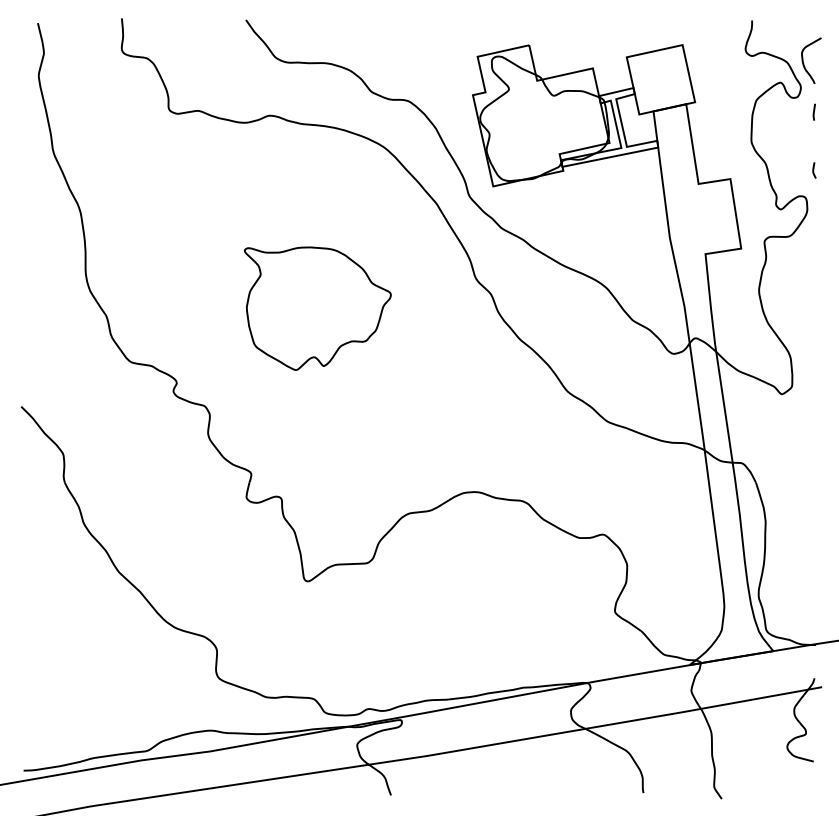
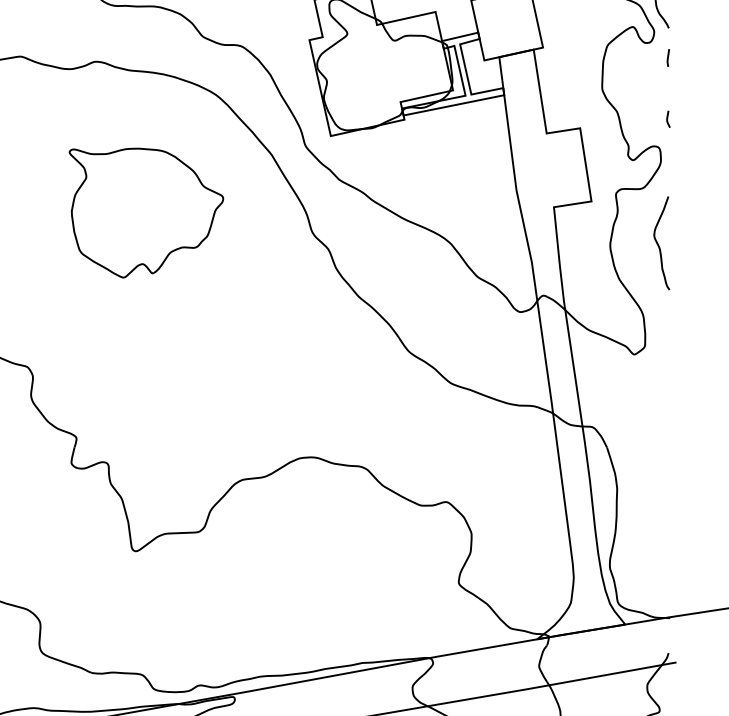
curve: (805, 289) -> (659, 244), added
part: (317, 308) -> (146, 212), moved

